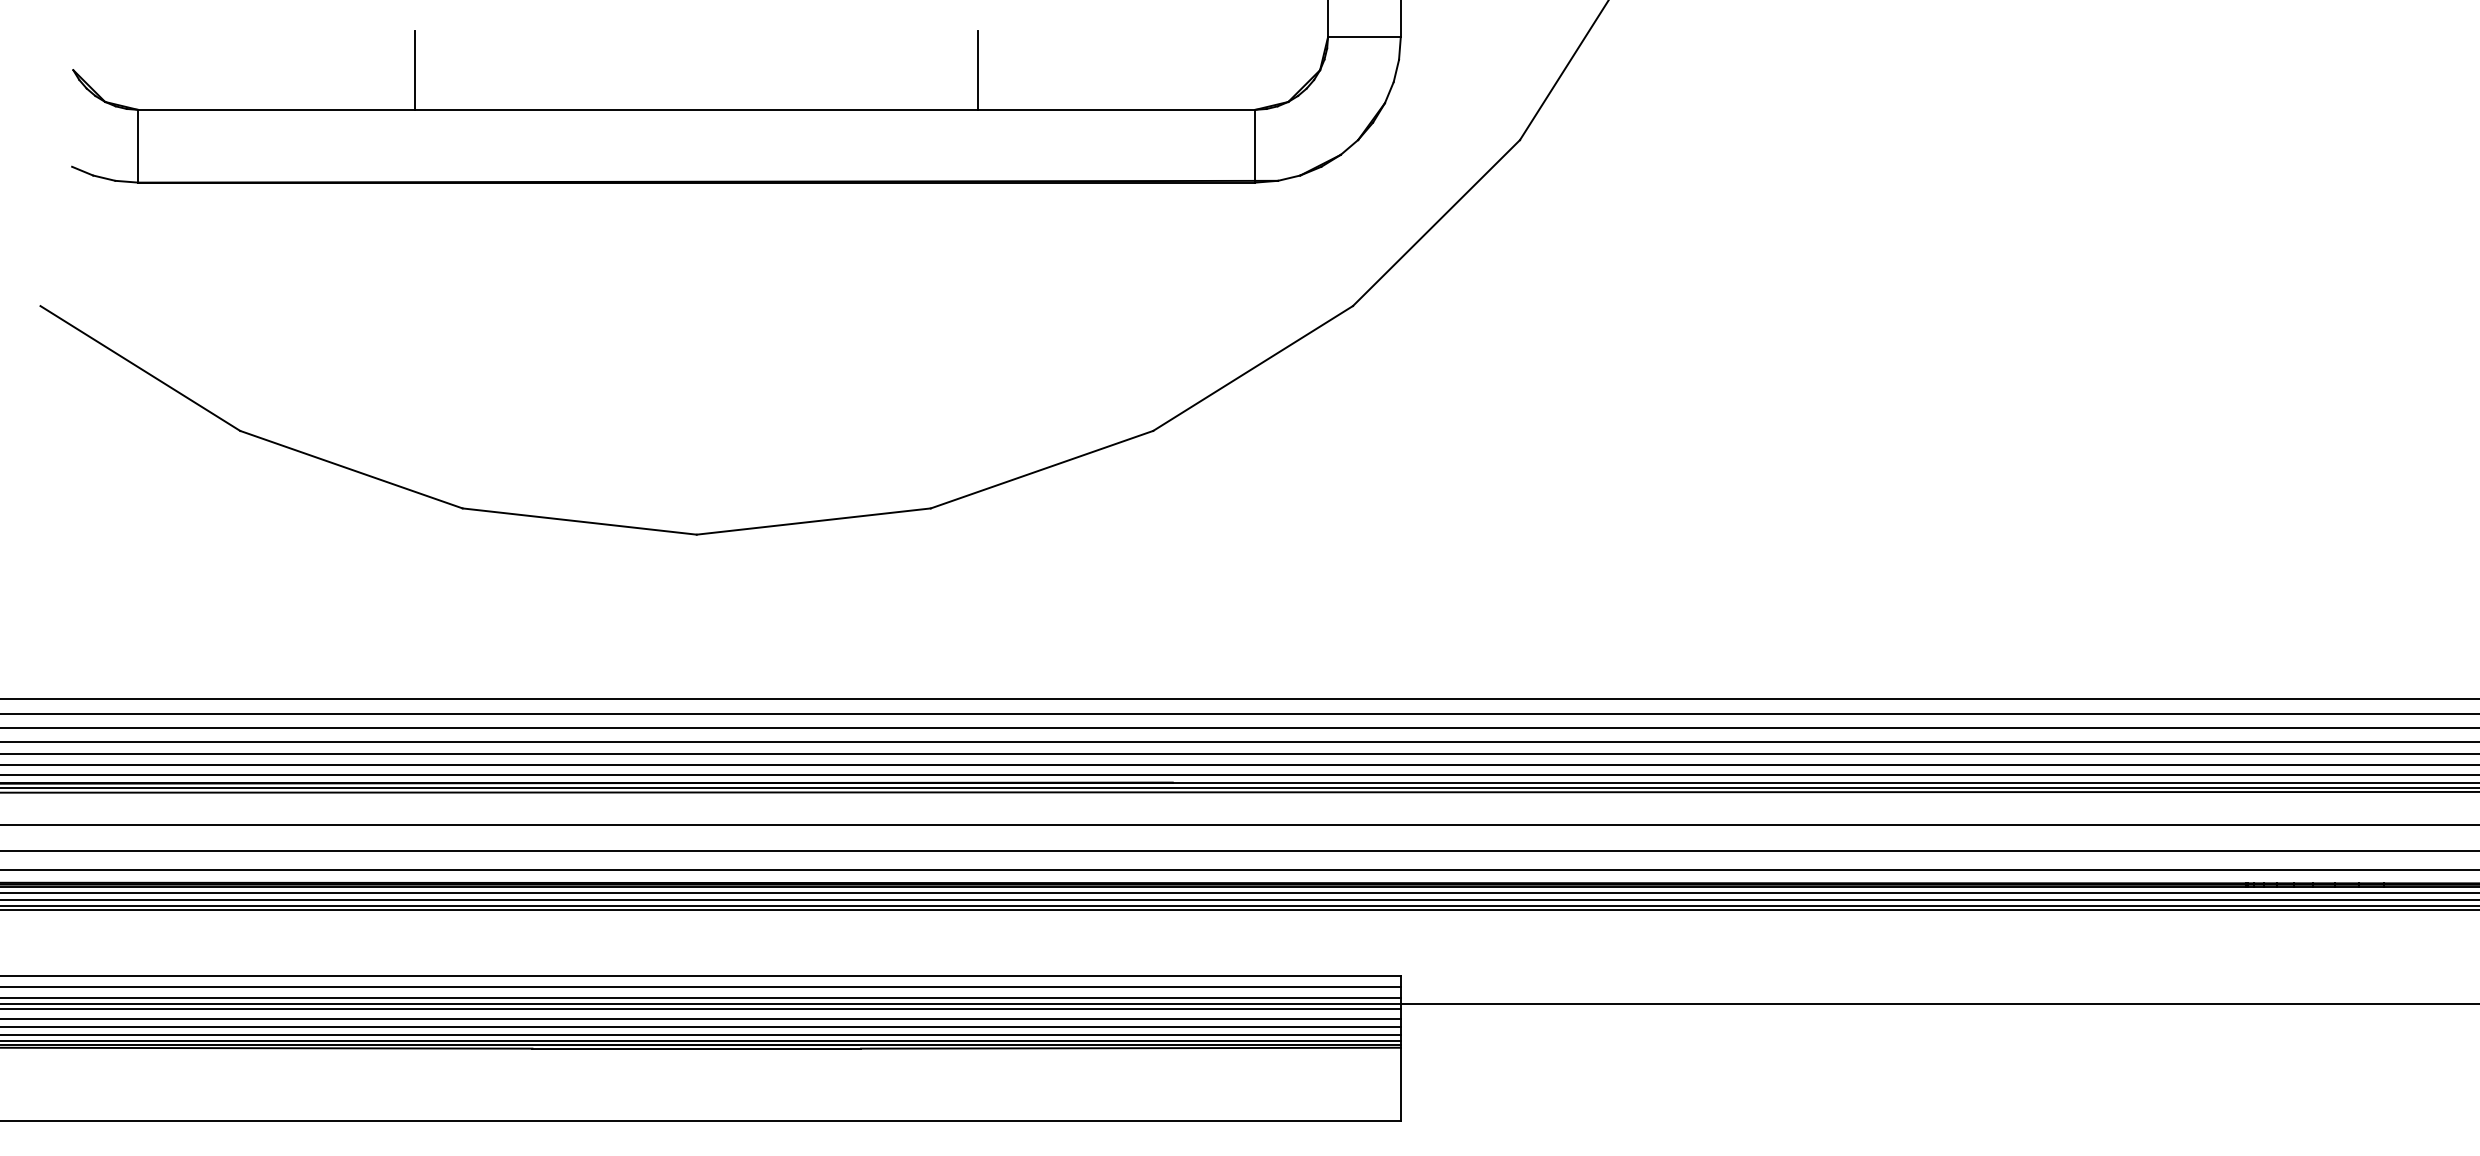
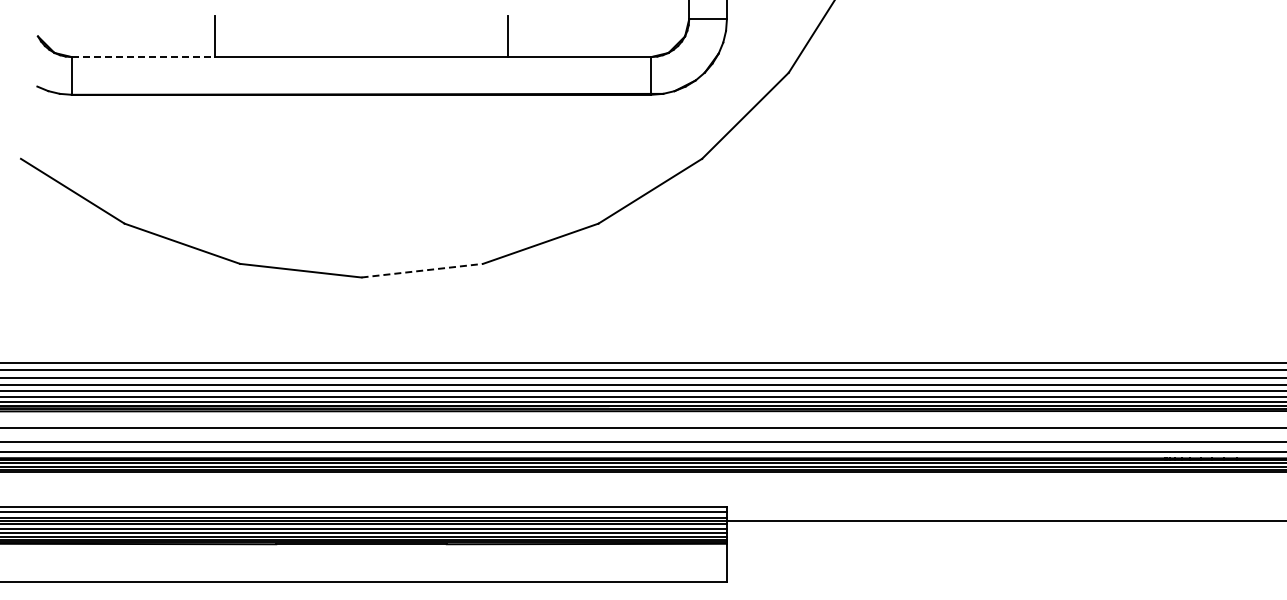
line: (276, 110) -> (143, 57), solid -> dashed
line: (814, 521) -> (422, 270), solid -> dashed

